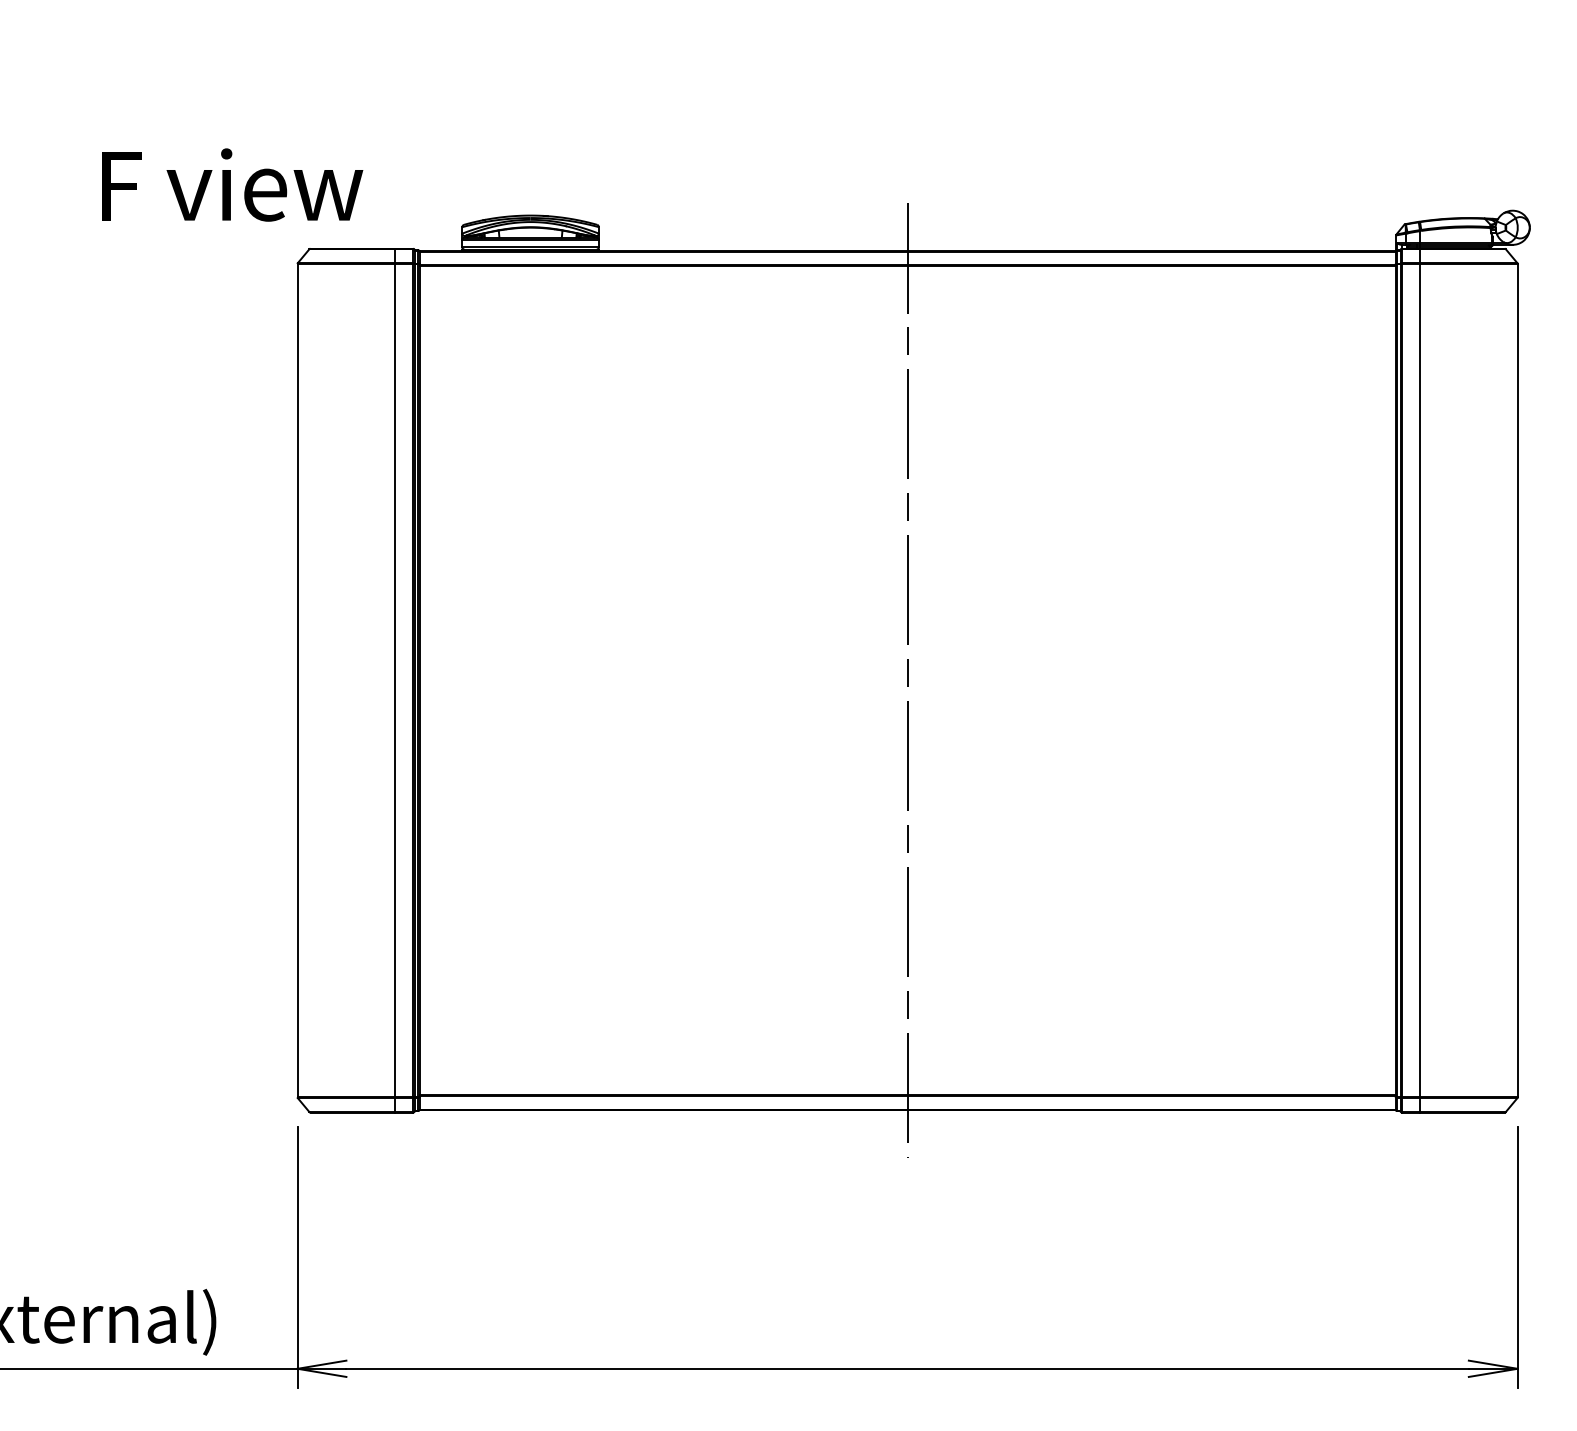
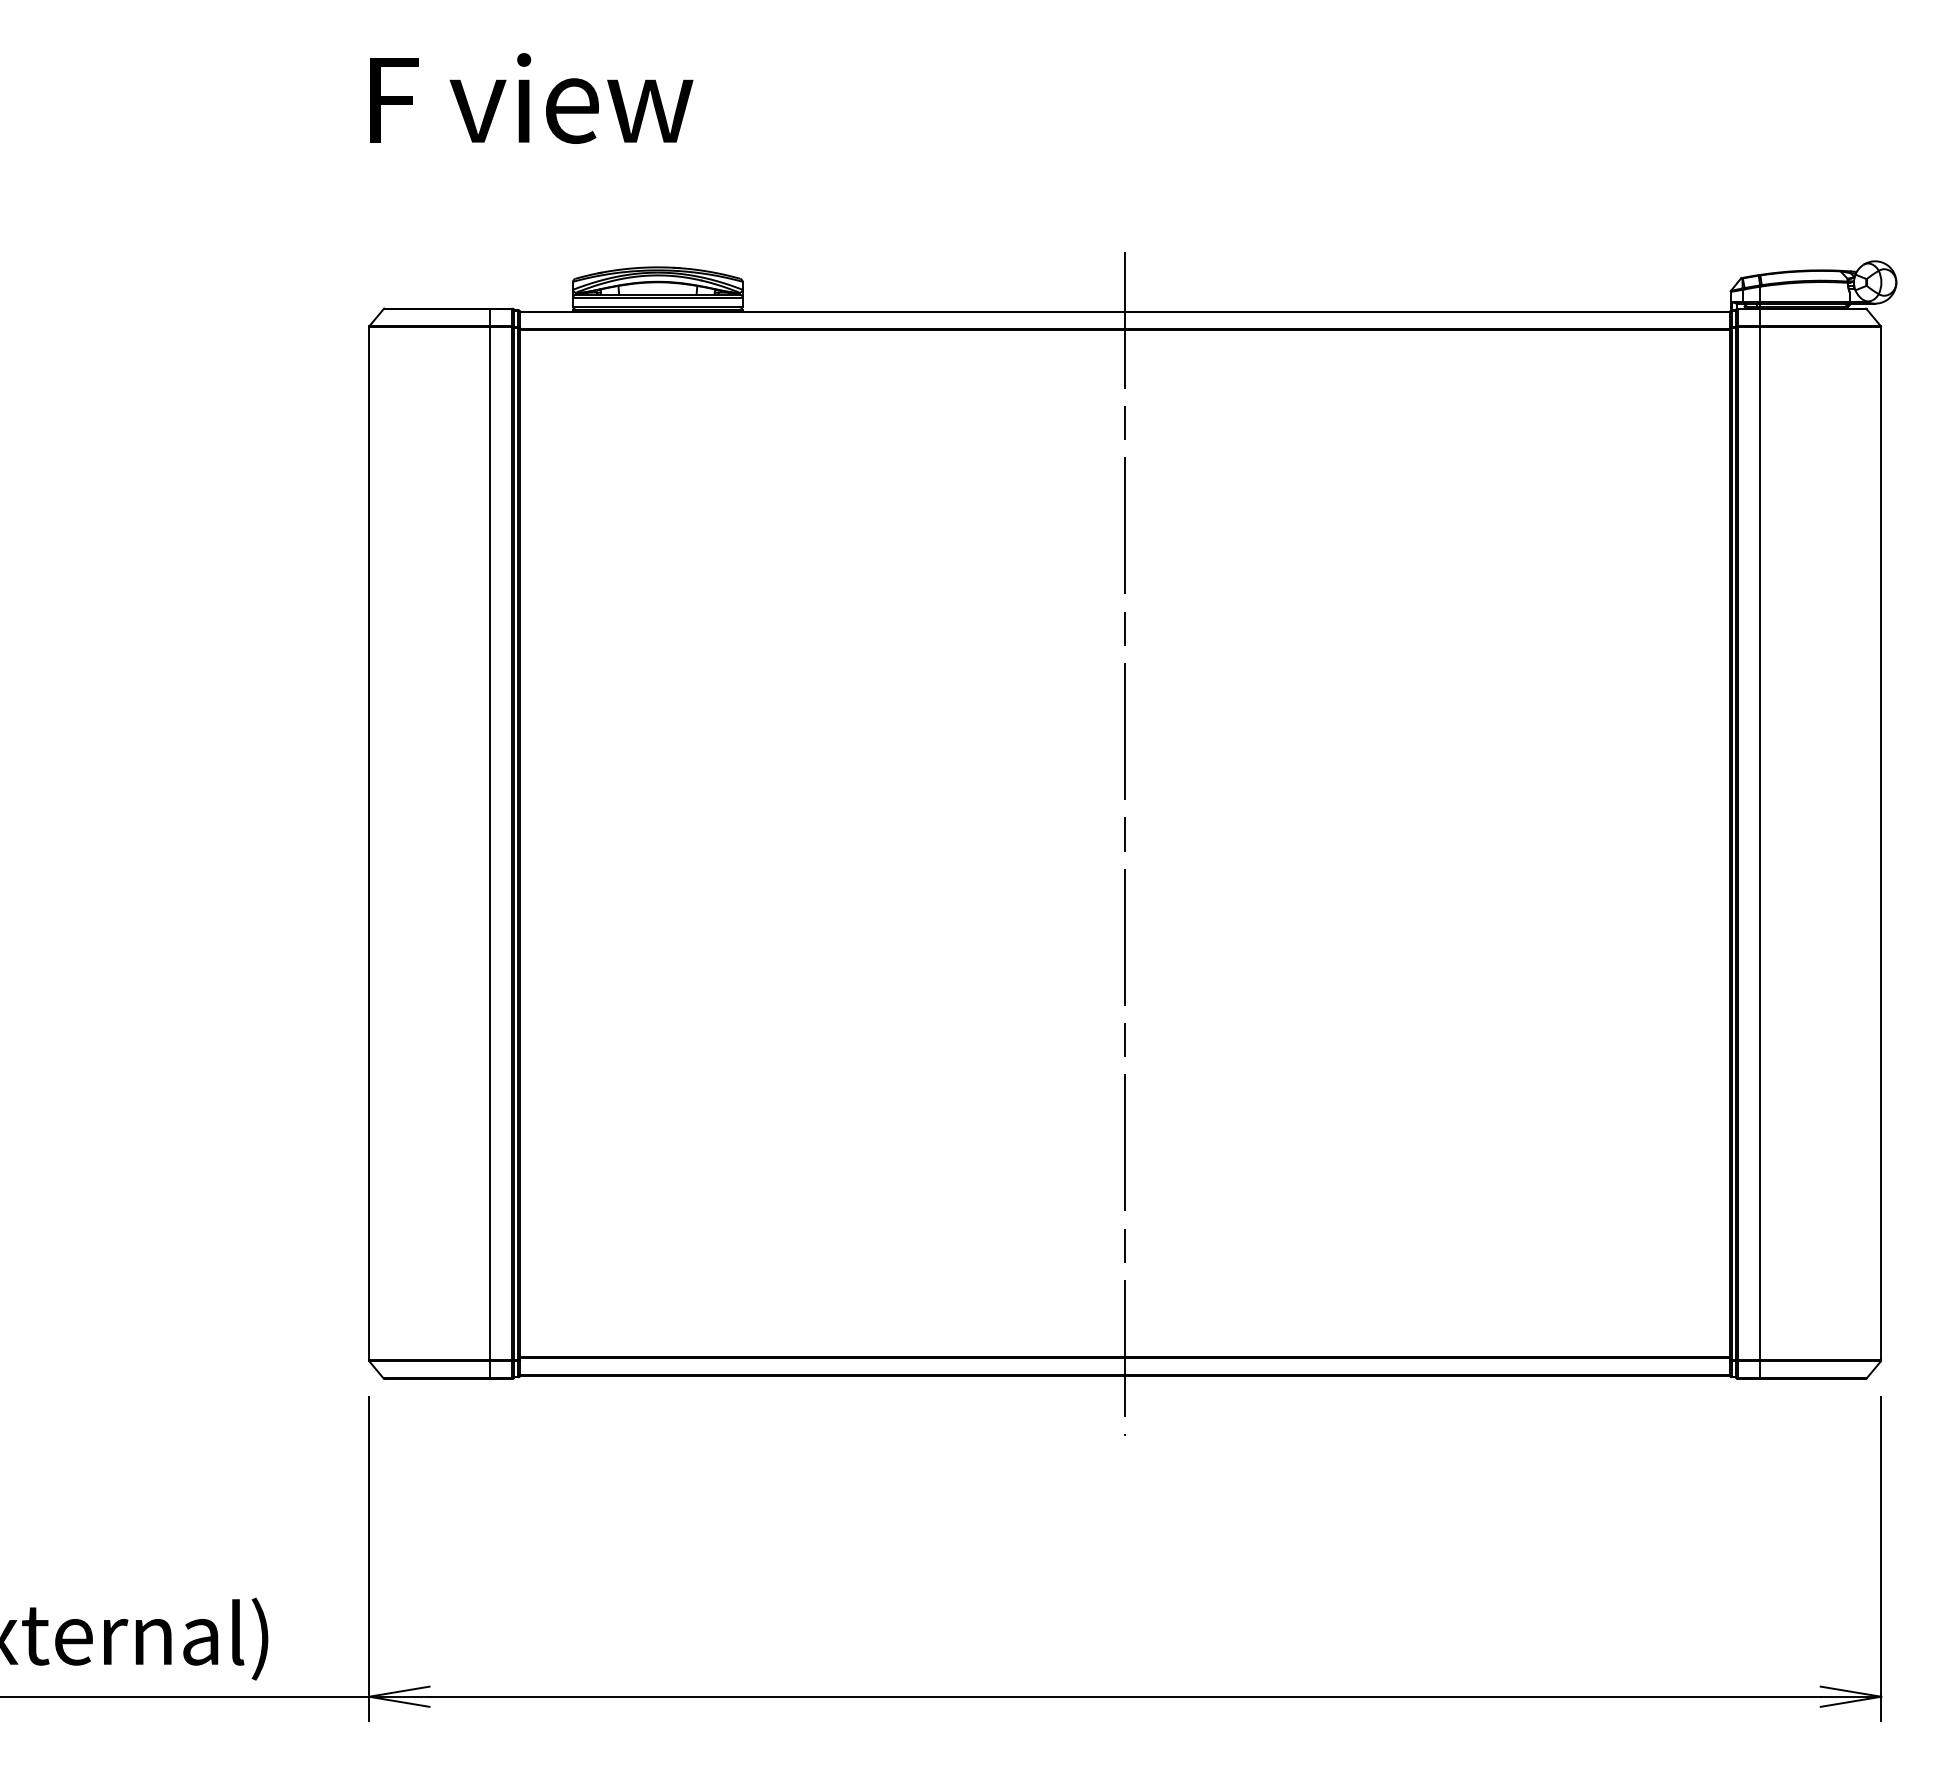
text: (232, 185) -> (531, 98), moved

